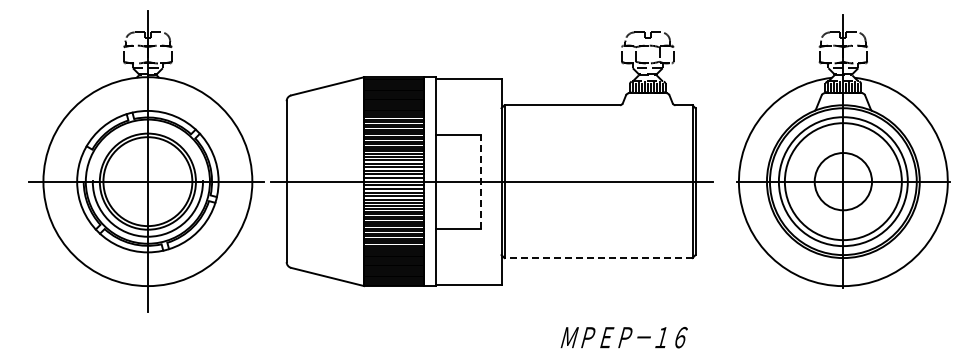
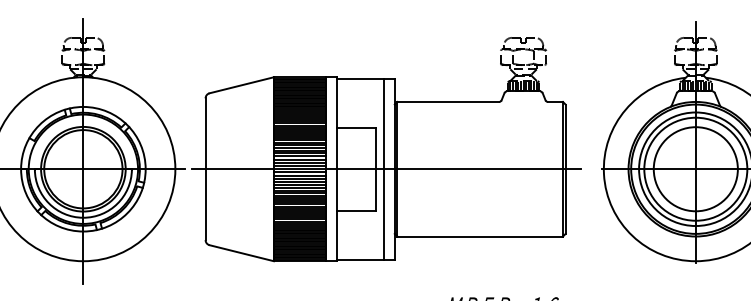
line: (480, 181) -> (376, 169), dashed -> solid
line: (489, 181) -> (384, 169), added
circle: (843, 181) -> (695, 169), size x1.67
line: (598, 258) -> (480, 236), dashed -> solid

